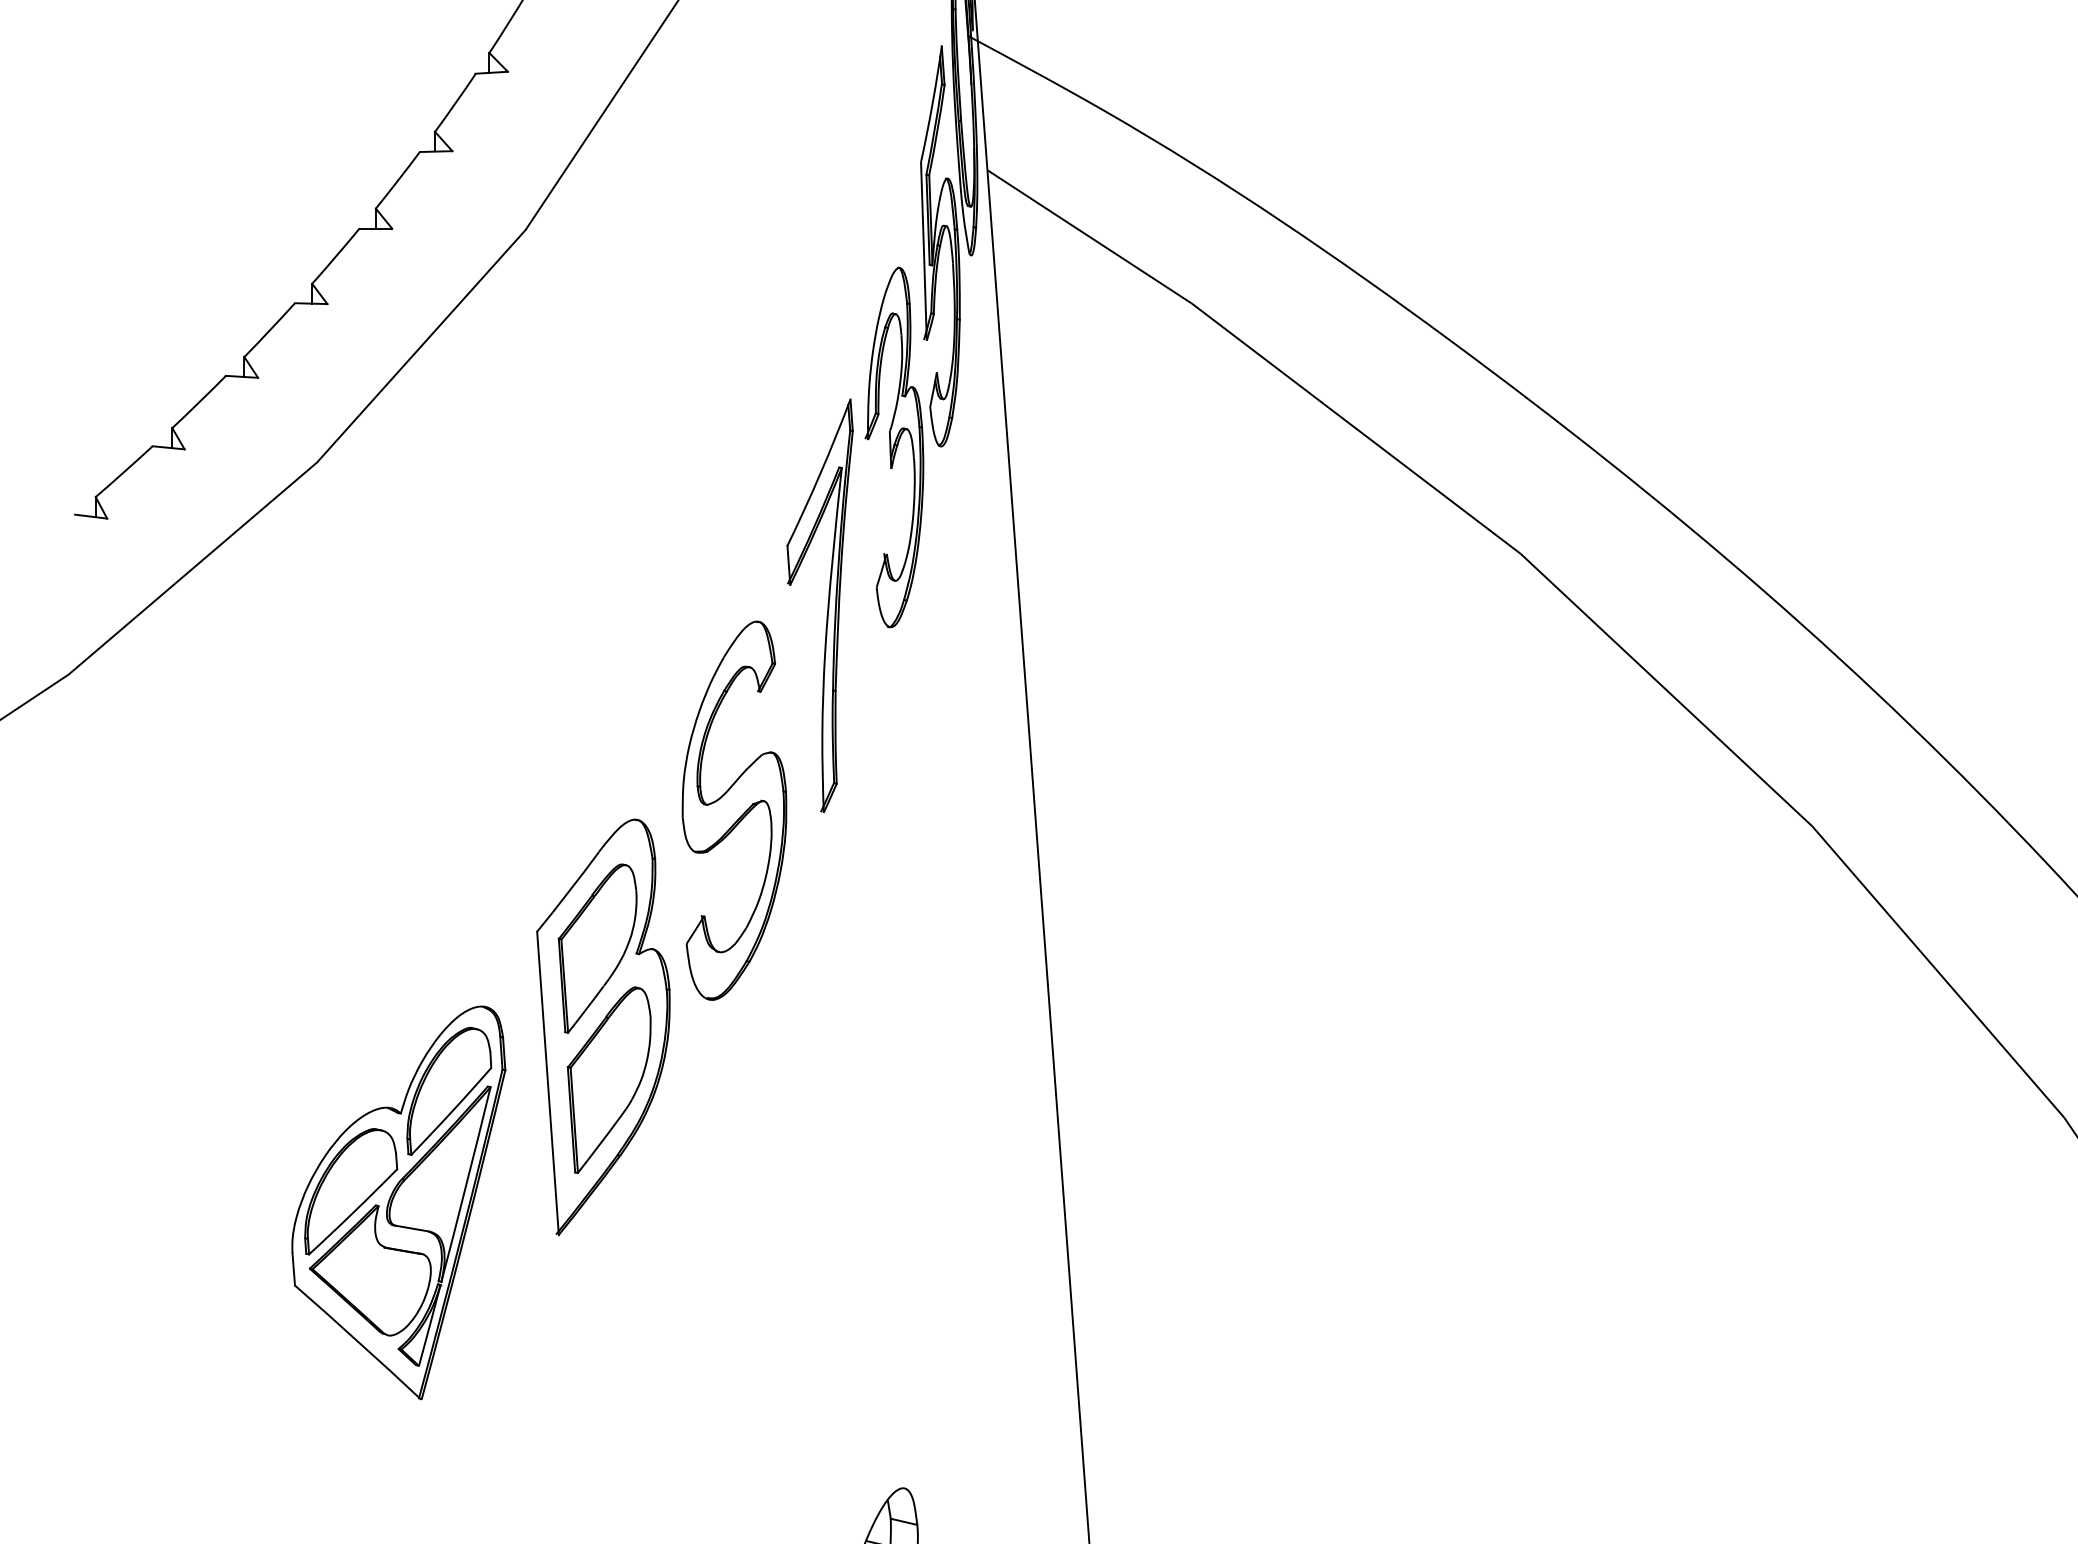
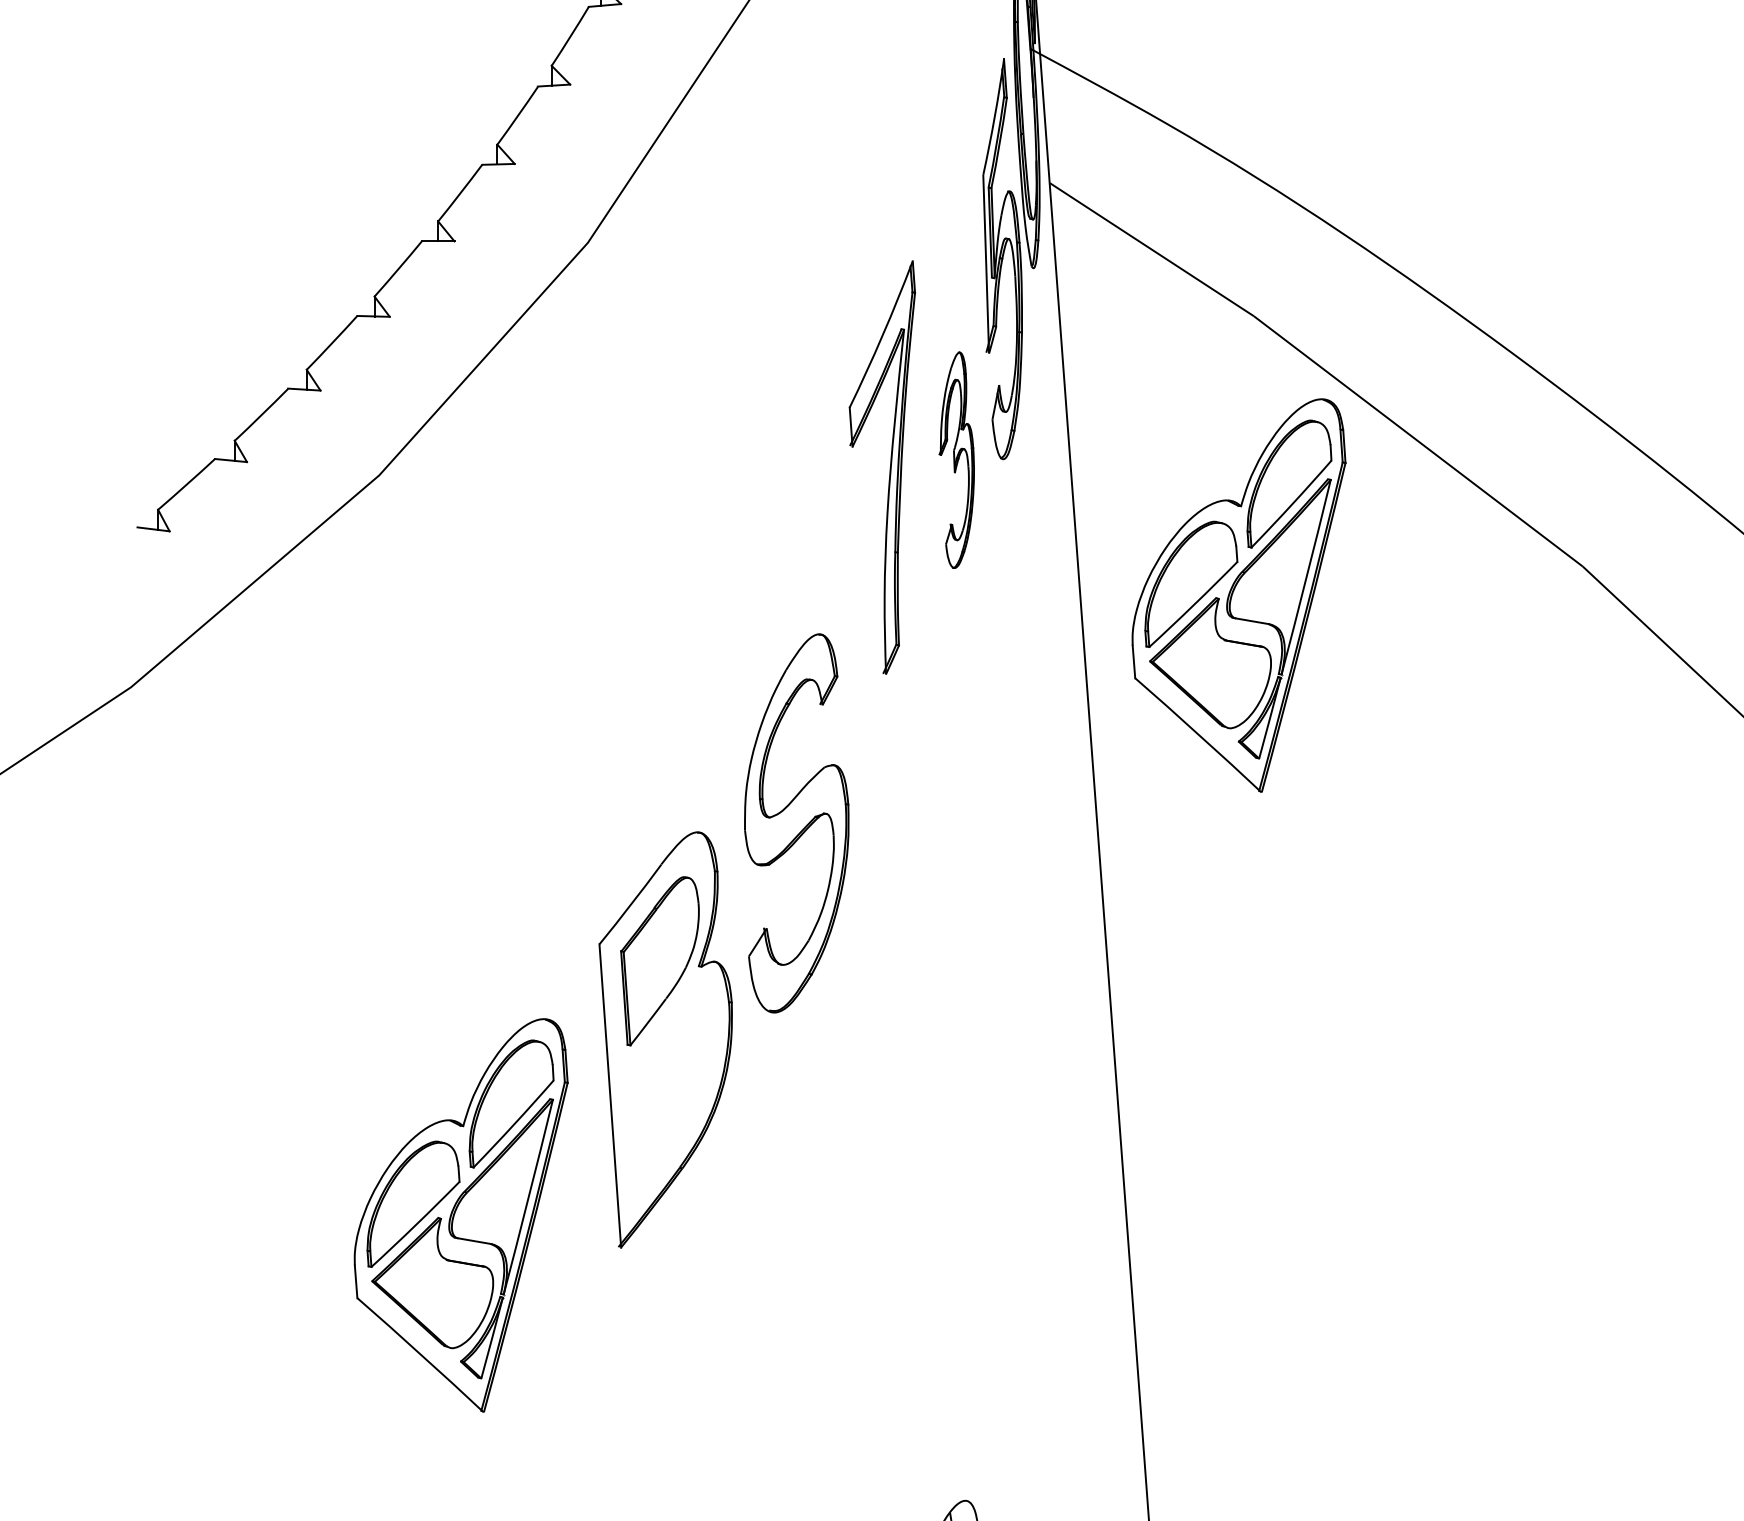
part: (894, 447) -> (956, 460), size x0.6
part: (1176, 582) -> (1238, 595), added
part: (827, 605) -> (889, 467), moved
part: (608, 1079) -> (670, 1092), removed

